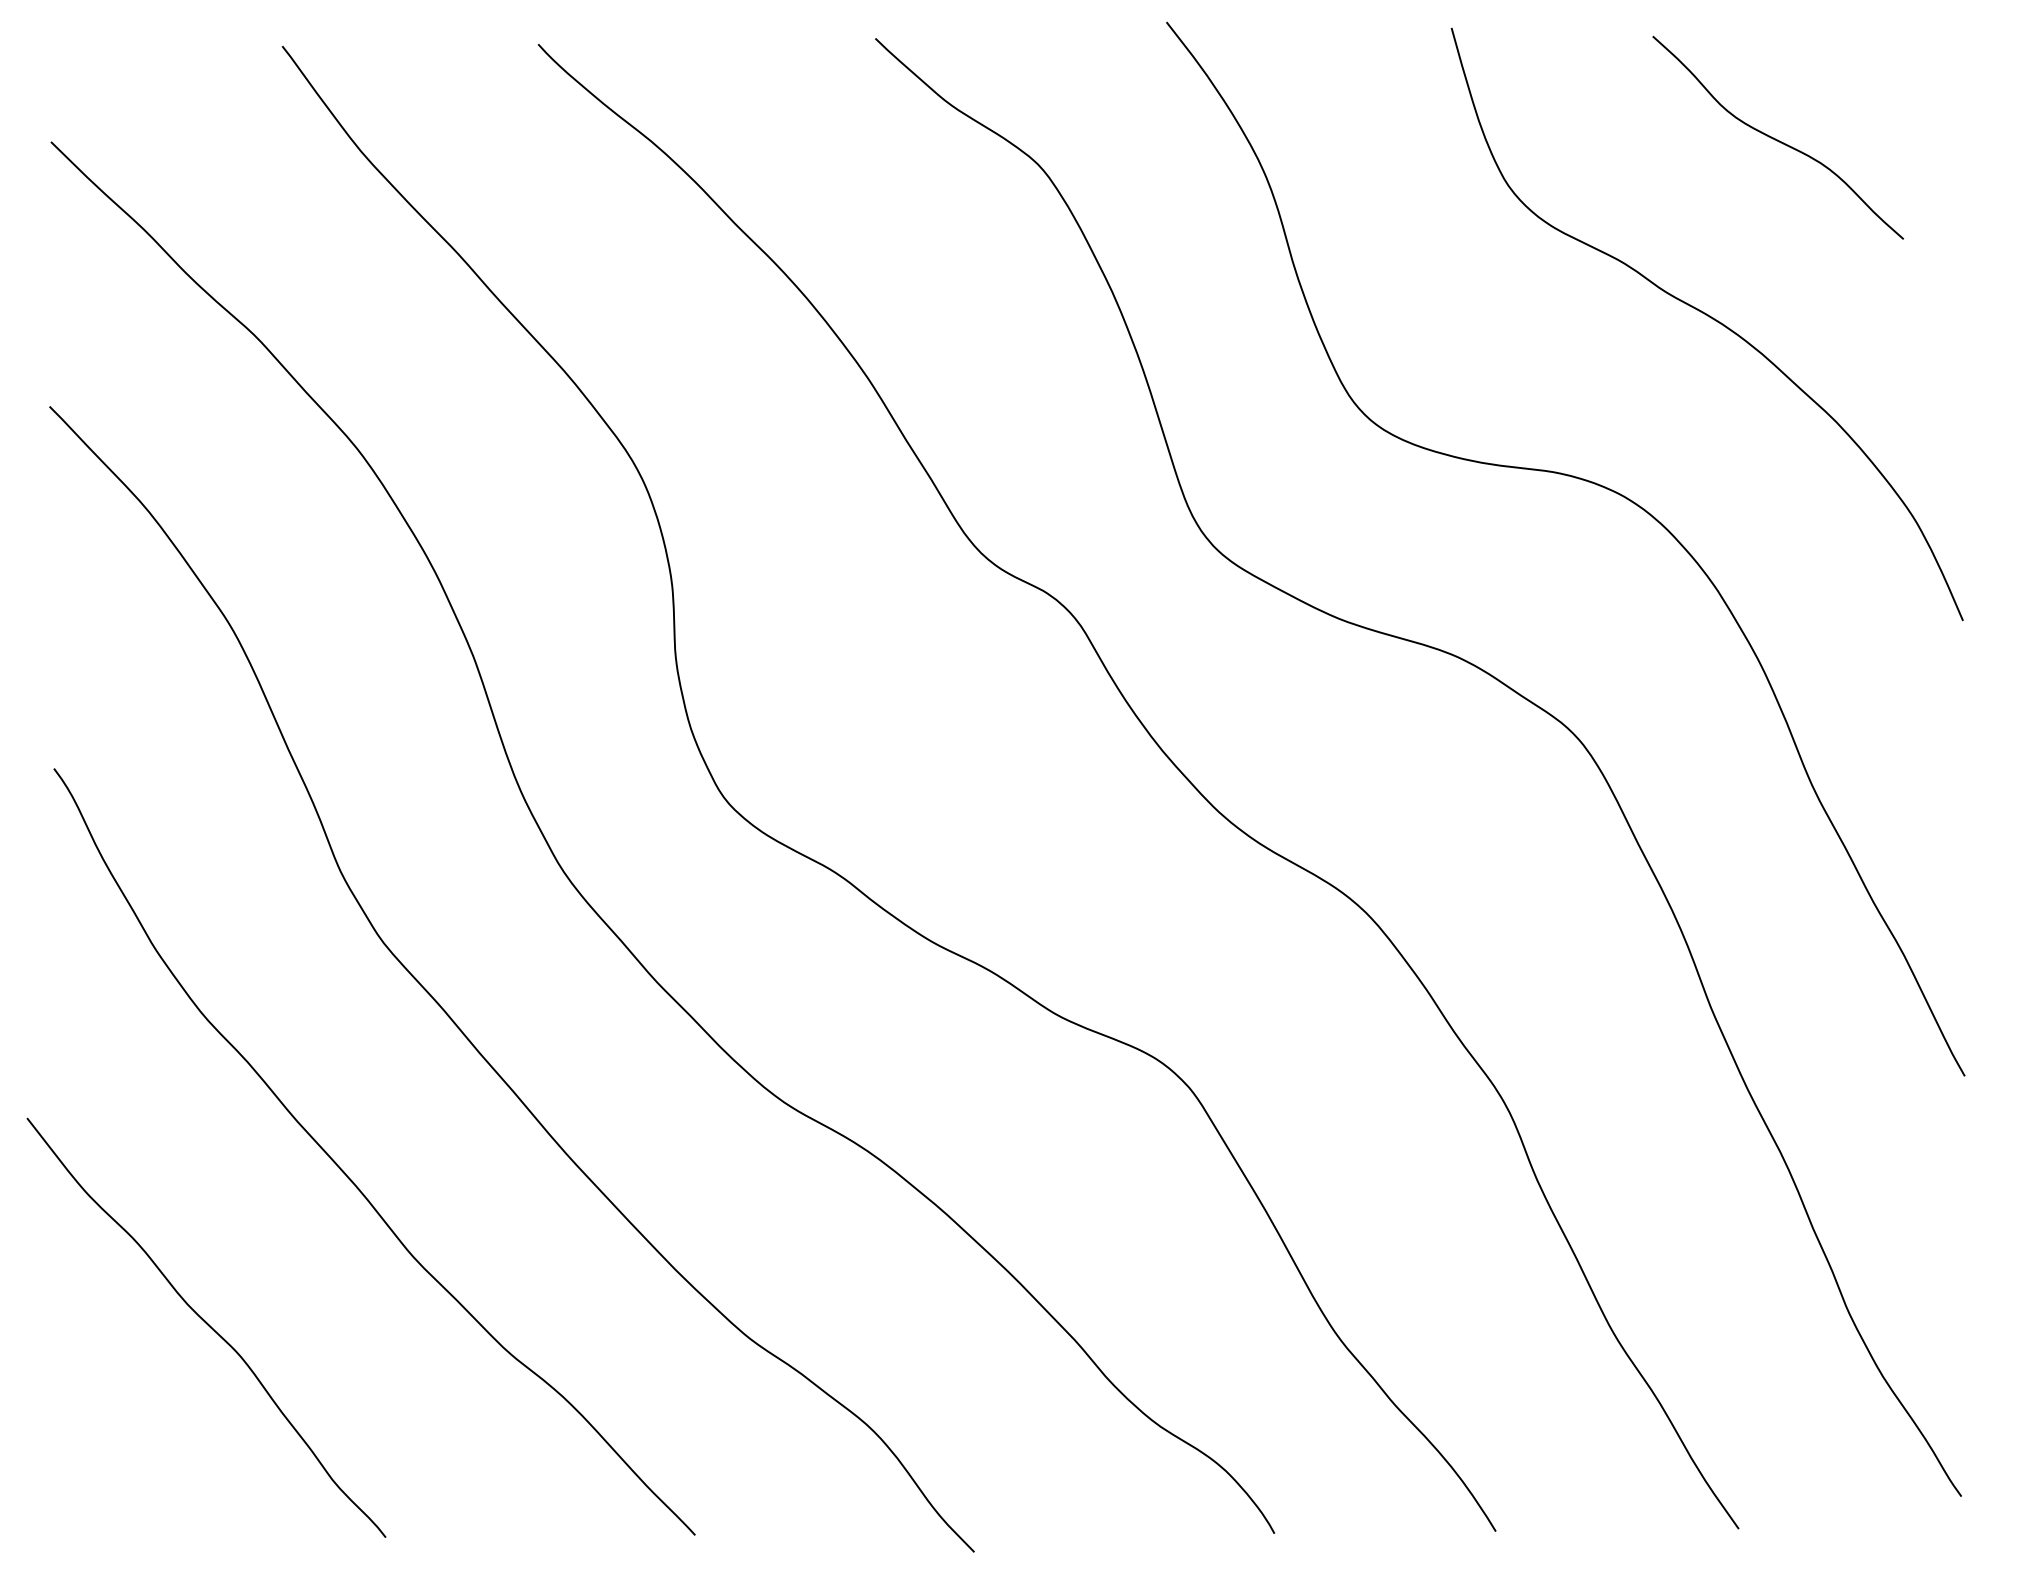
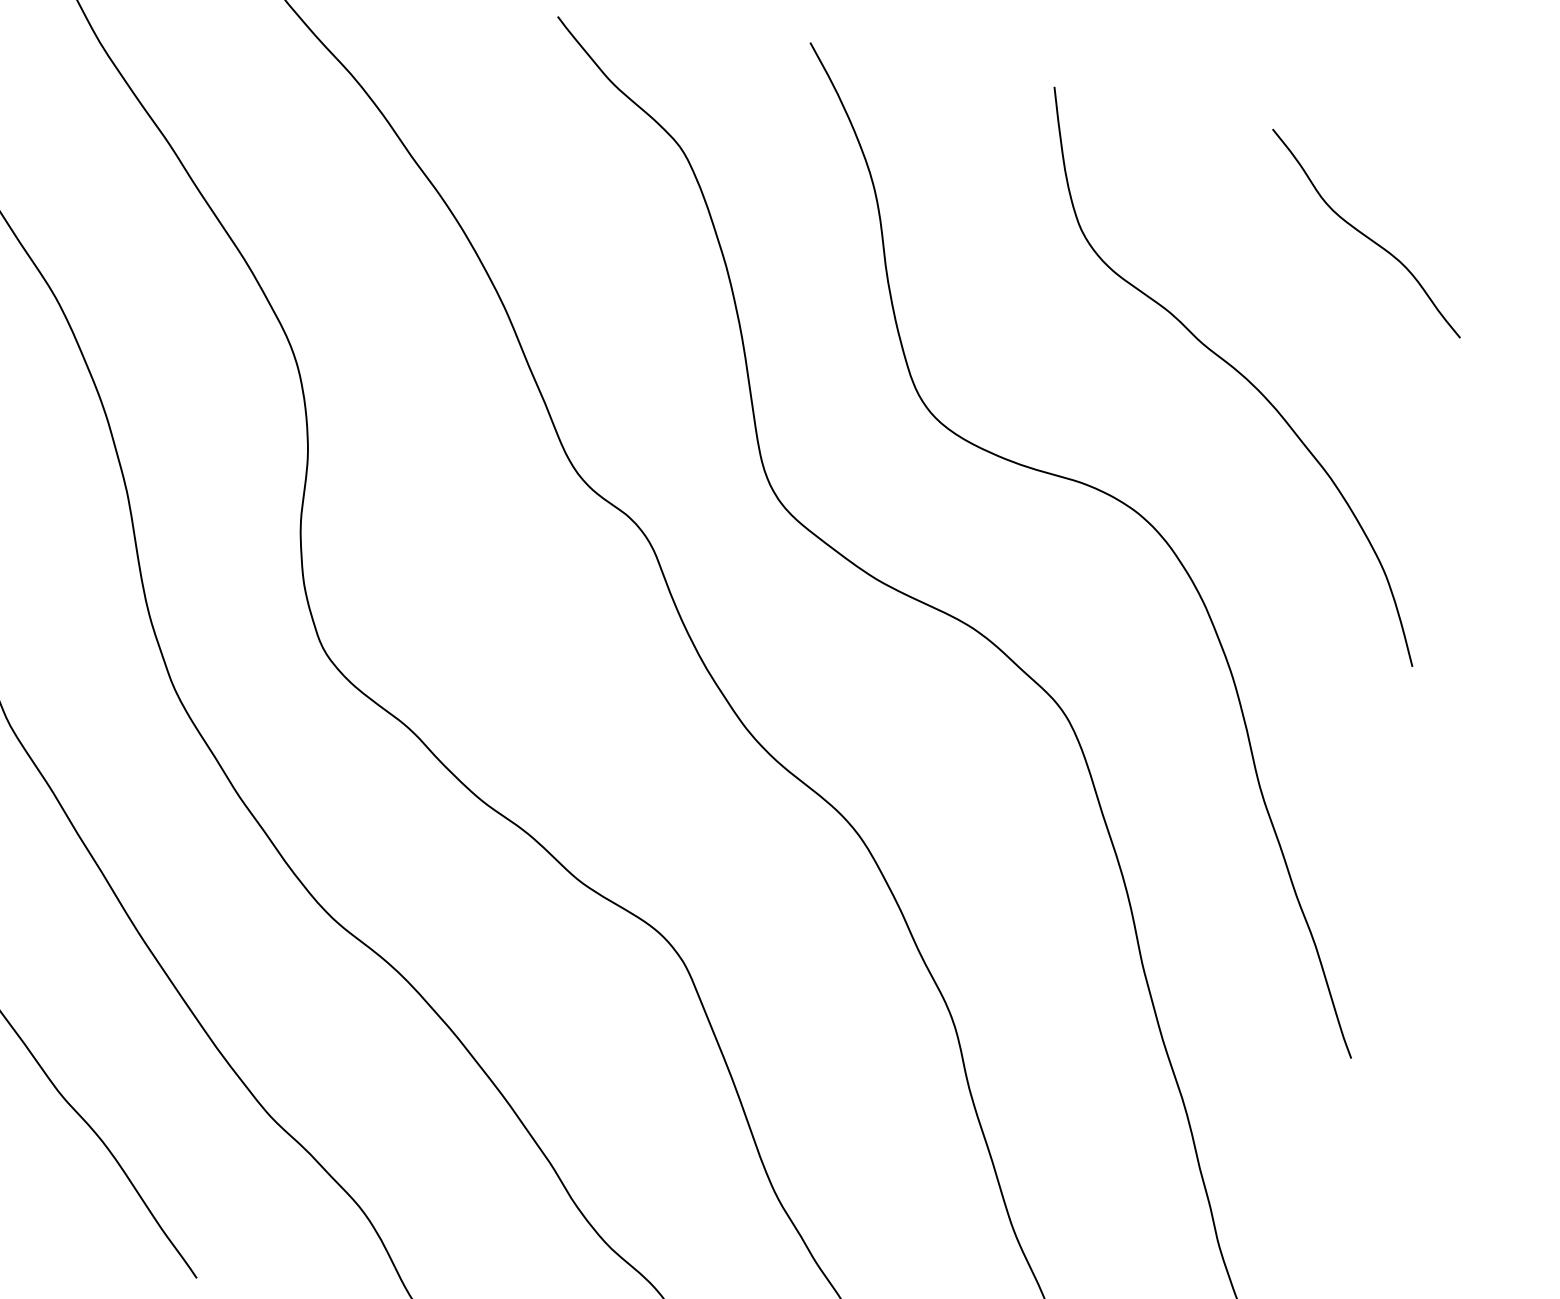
curve: (1777, 139) -> (1365, 235), moved

